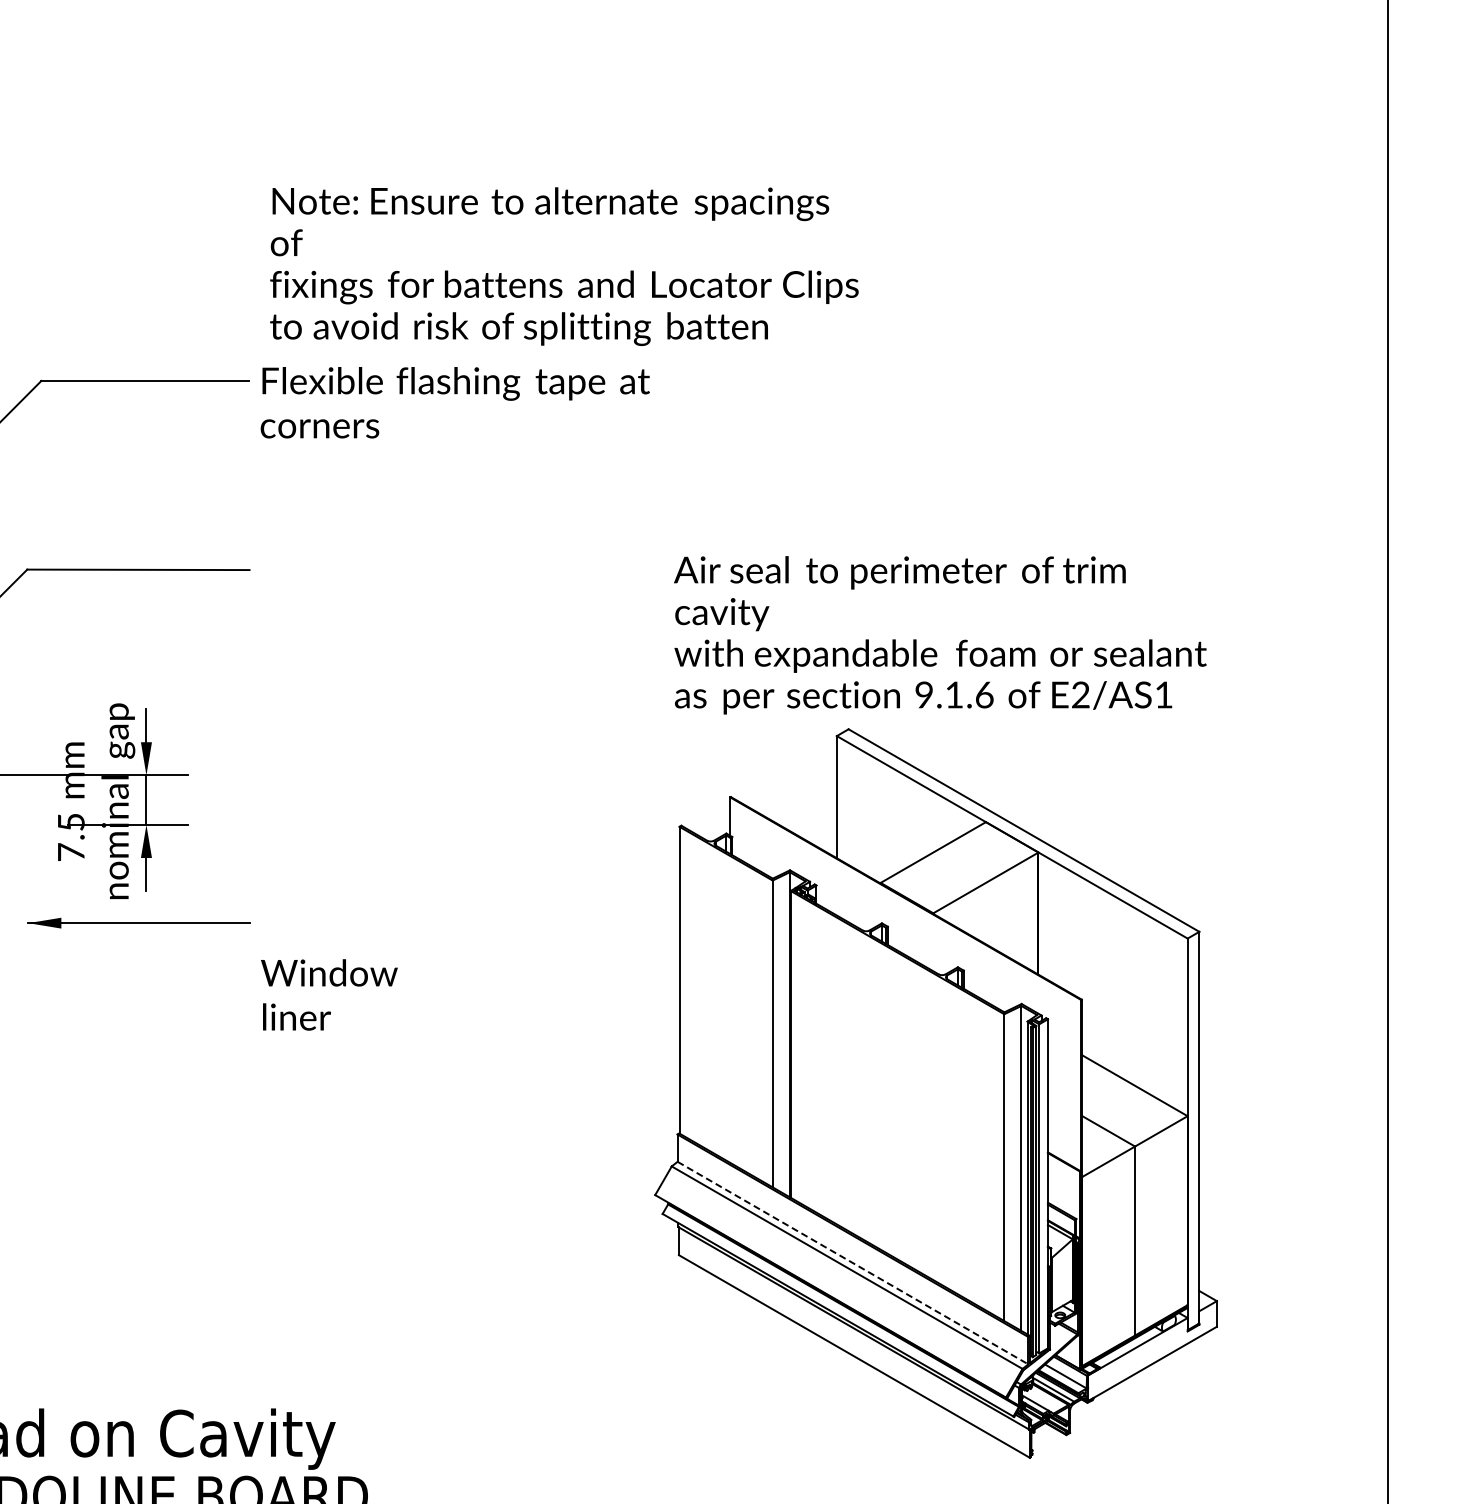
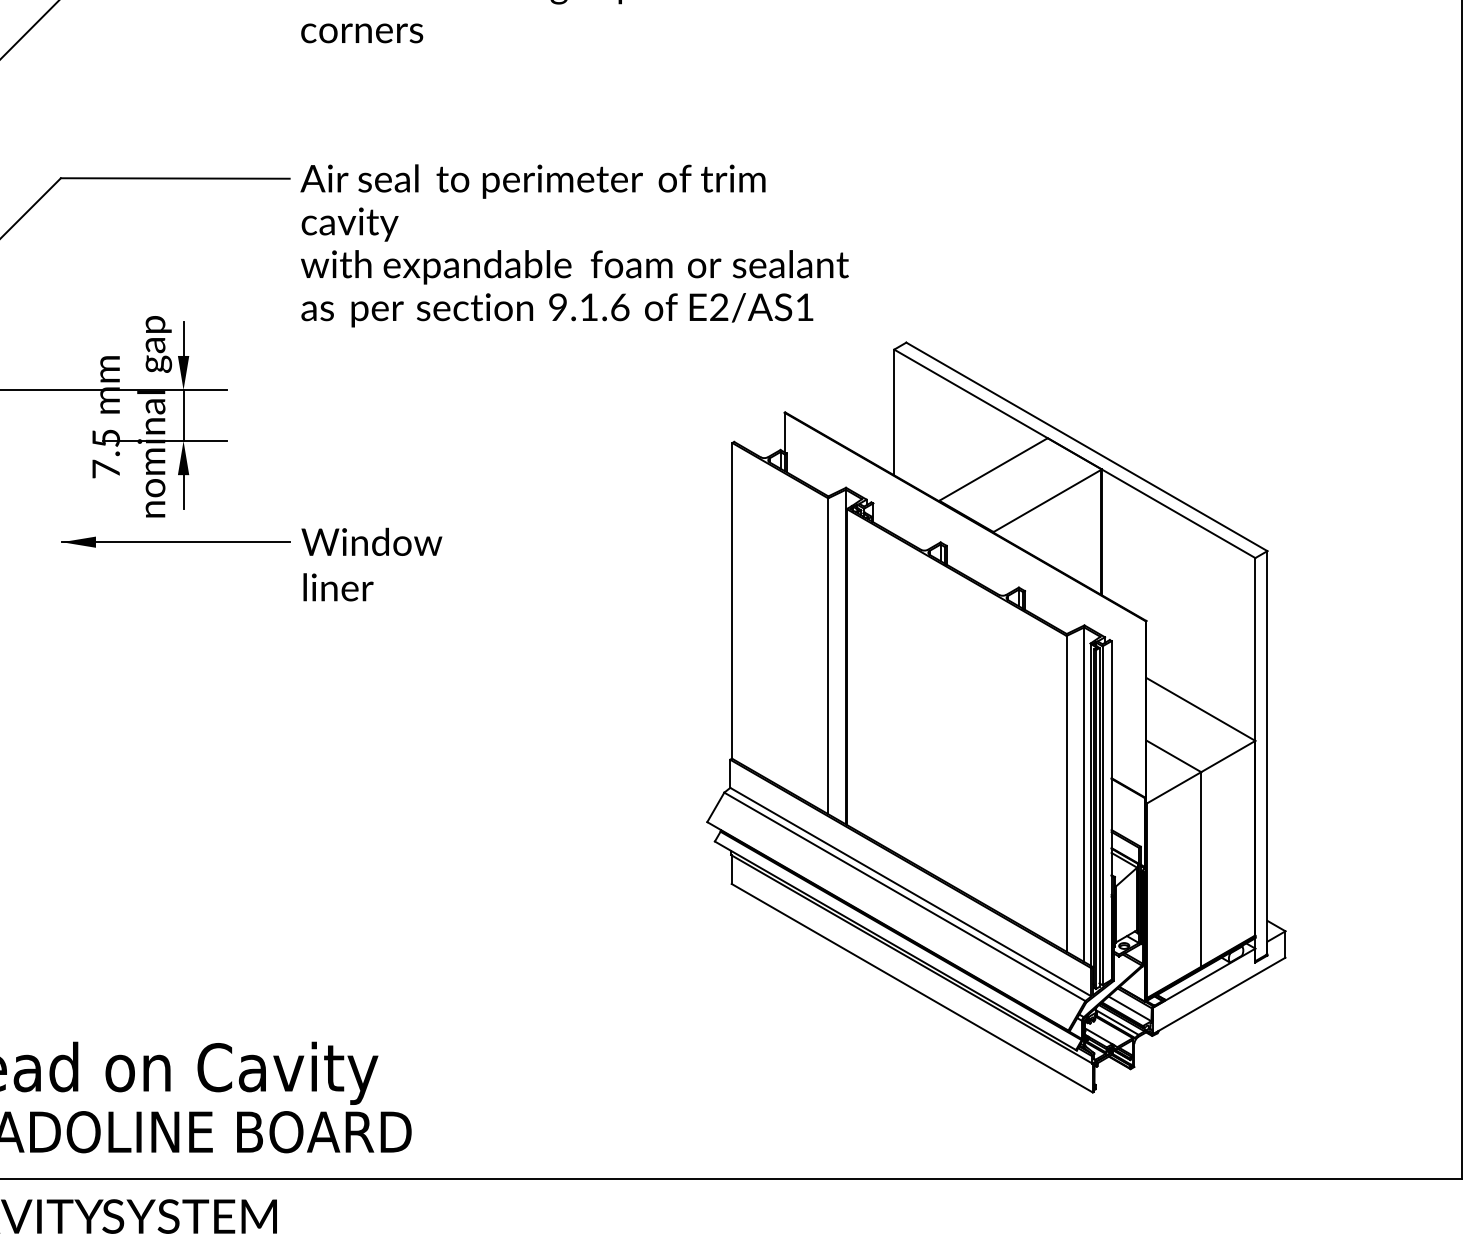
text: (940, 635) -> (574, 246), moved
text: (329, 994) -> (371, 564), moved
line: (852, 1263) -> (910, 892), dashed -> solid

